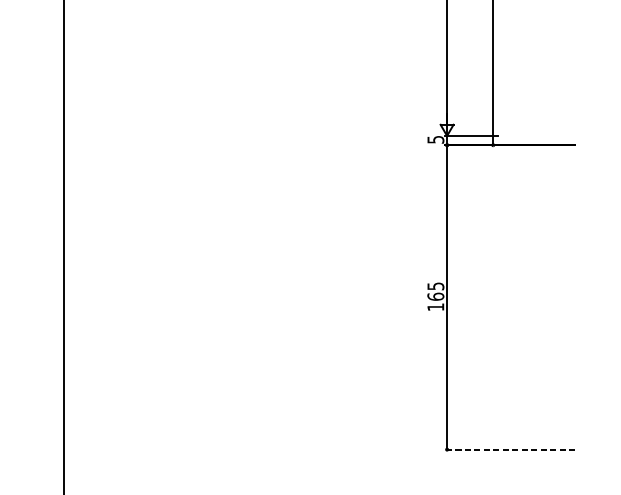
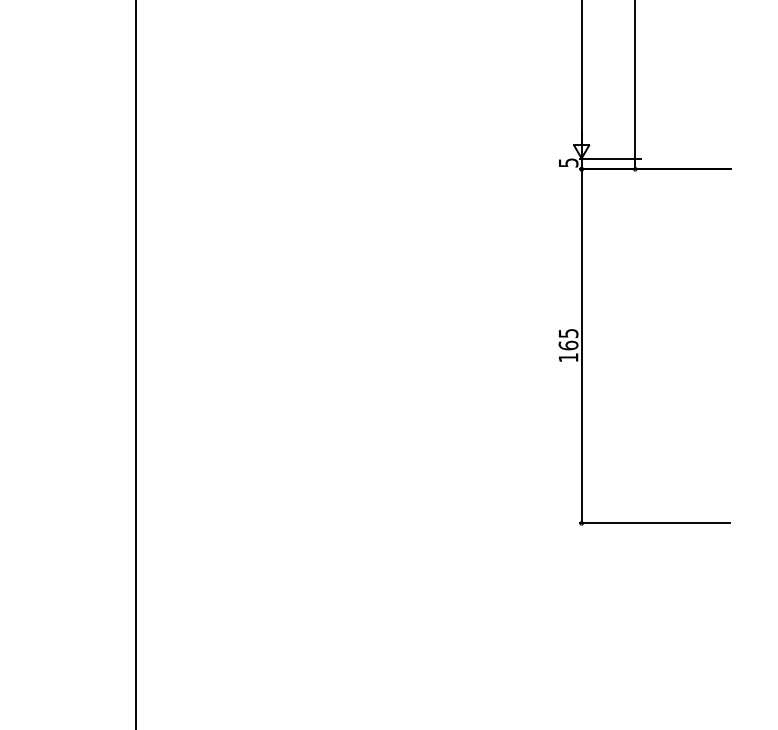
line: (509, 449) -> (654, 523), dashed -> solid

